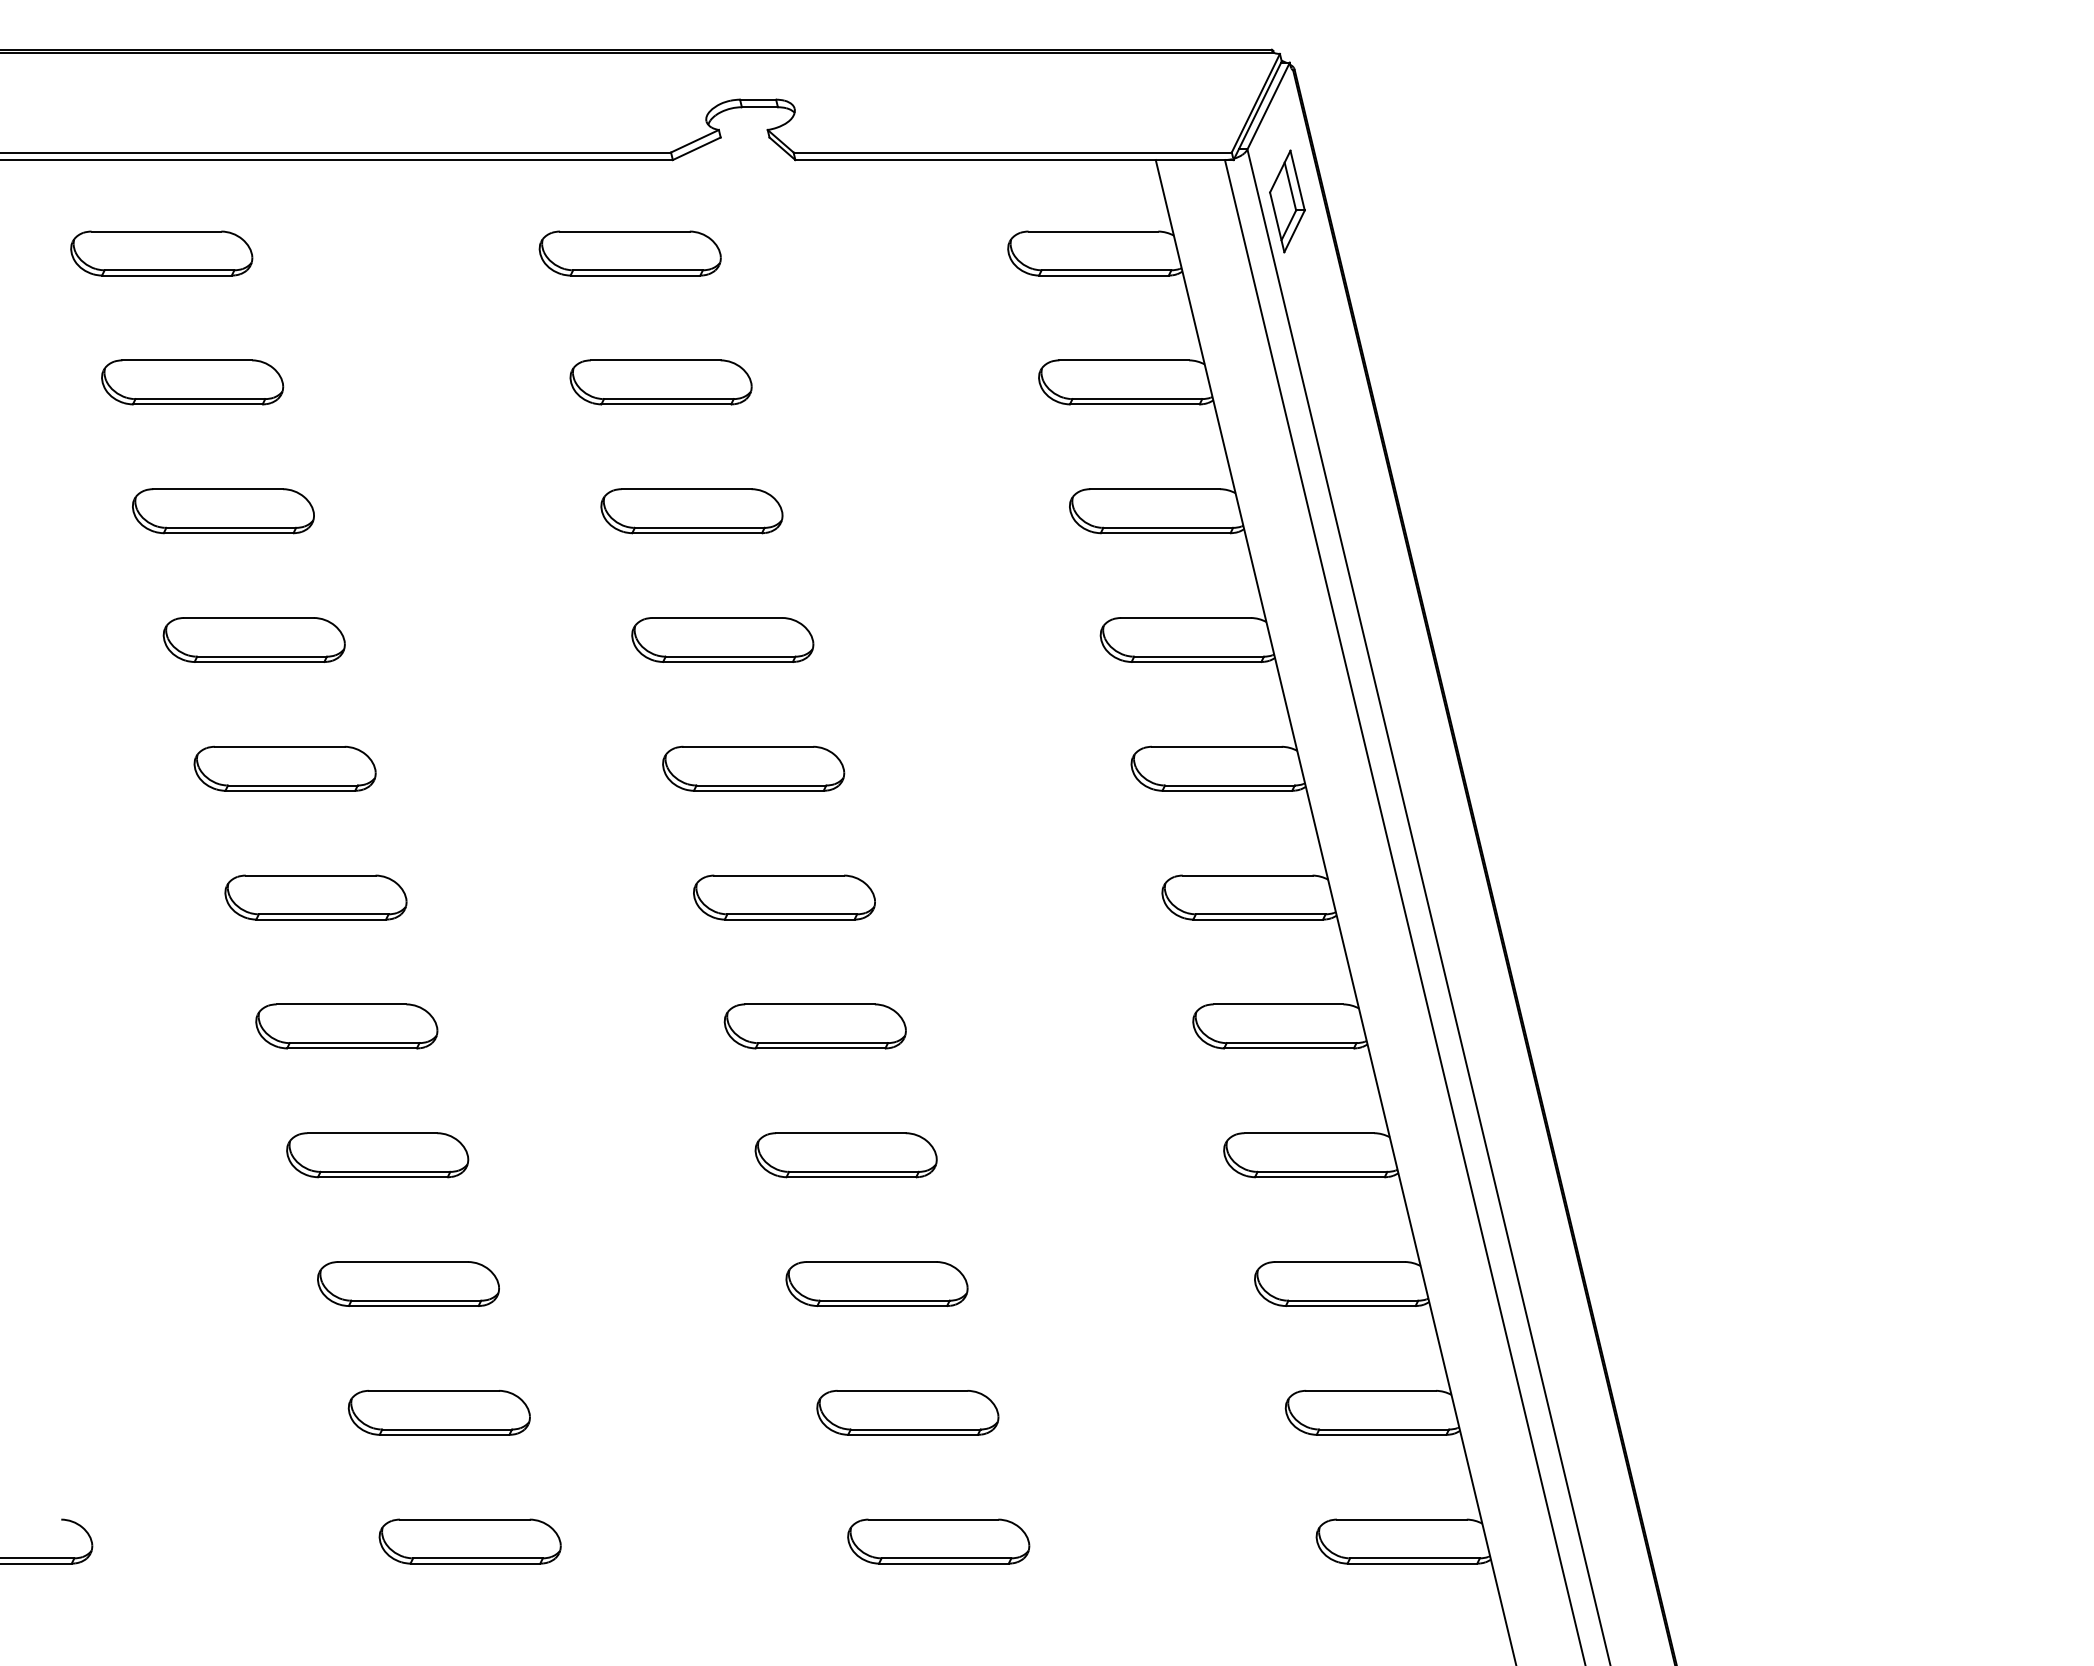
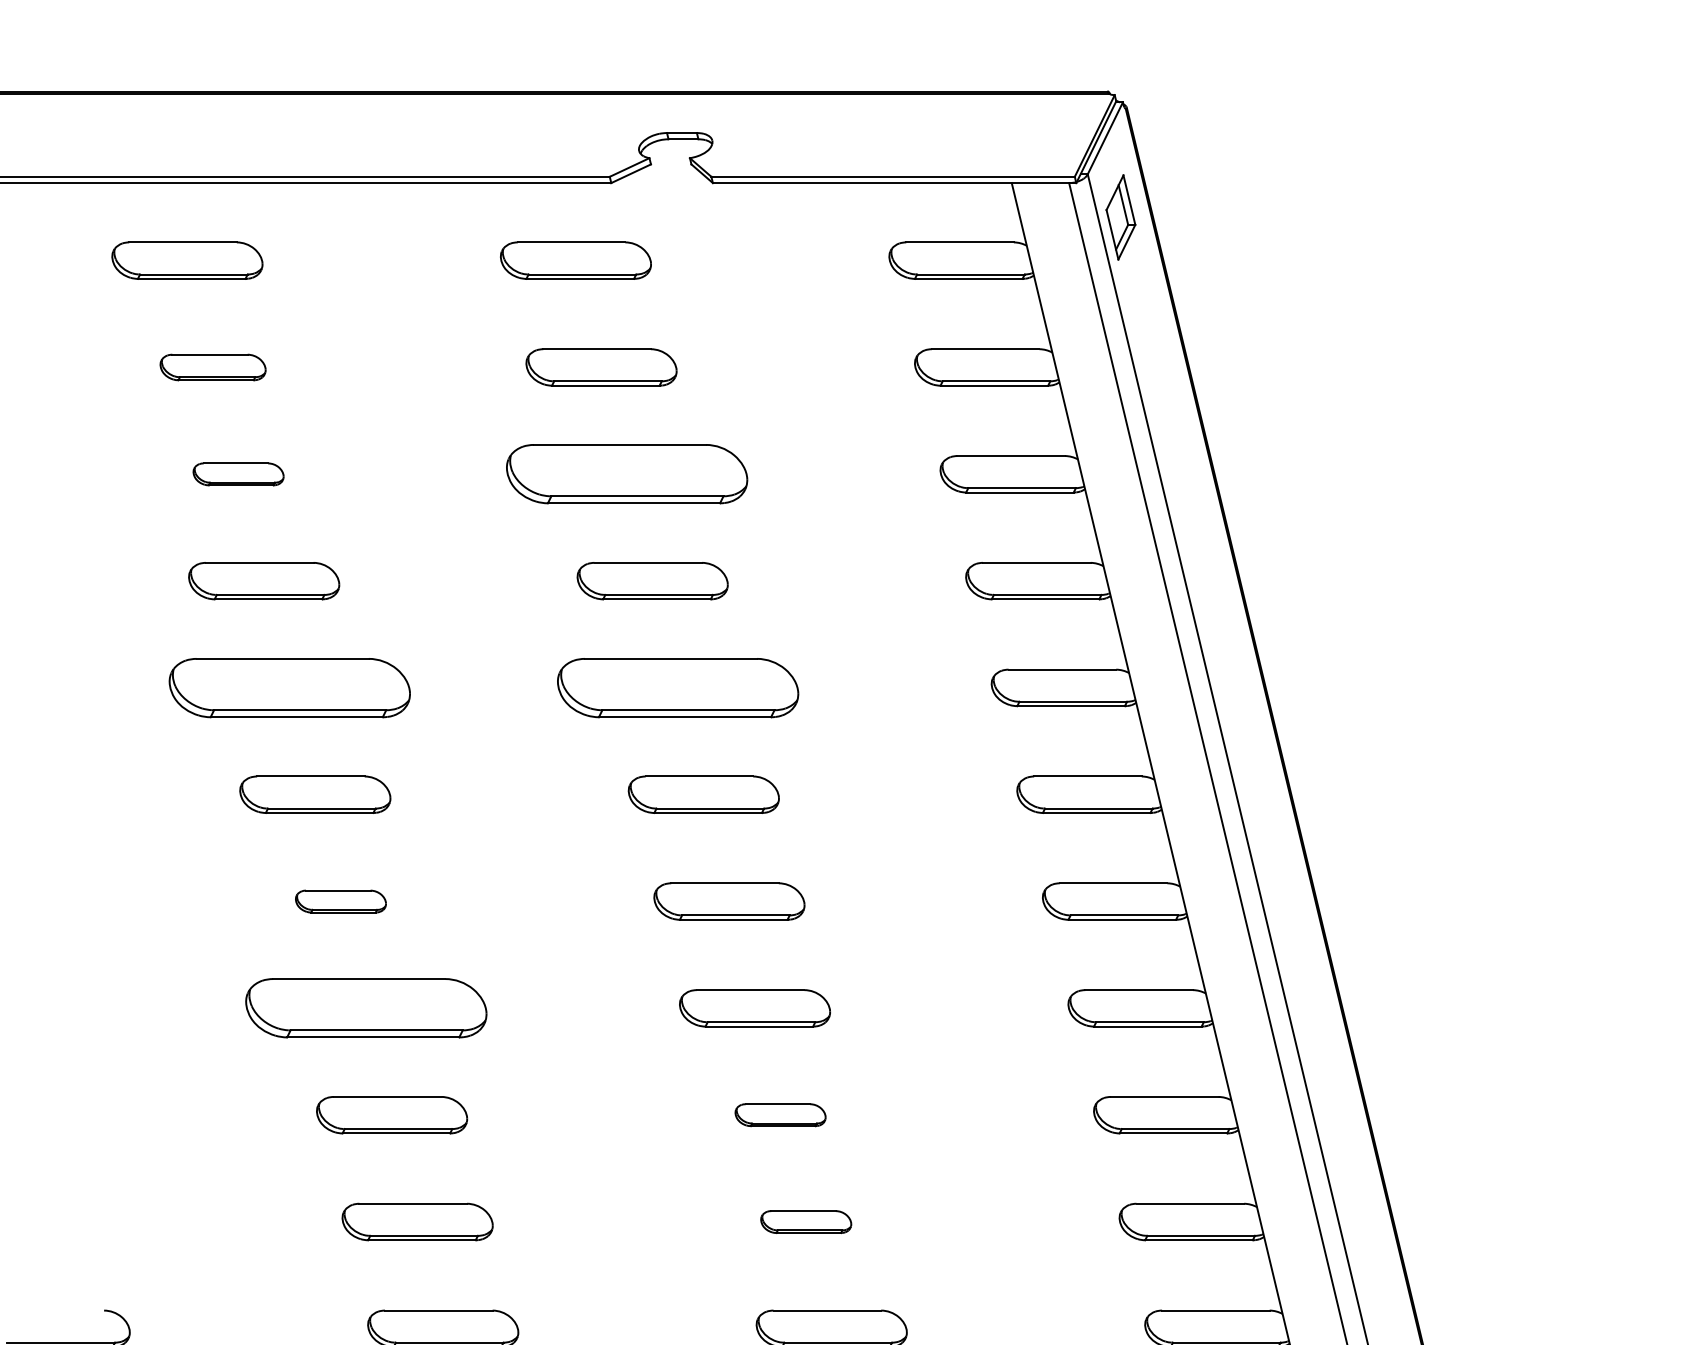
part: (192, 382) -> (212, 367), size x0.7
part: (223, 511) -> (238, 474), size x0.6
part: (691, 511) -> (626, 474), size x1.6
part: (284, 768) -> (289, 687), size x1.6
part: (753, 768) -> (678, 687), size x1.6
part: (346, 1026) -> (340, 901), size x0.6
part: (377, 1155) -> (366, 1008), size x1.6
part: (876, 1283) -> (780, 1114), size x0.6
part: (907, 1412) -> (805, 1221), size x0.6

